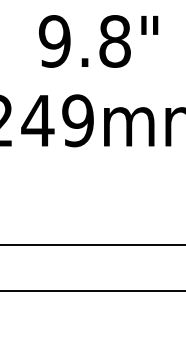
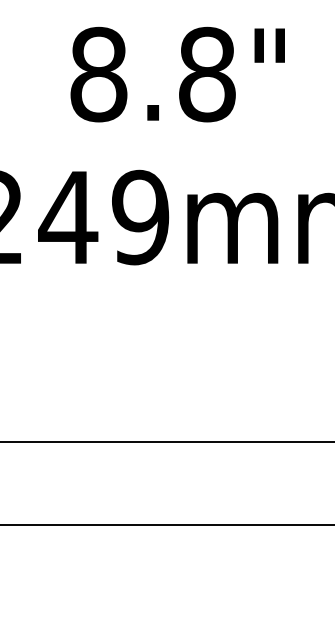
text: (54, 41) -> (98, 74), 9.8" -> 8.8"

